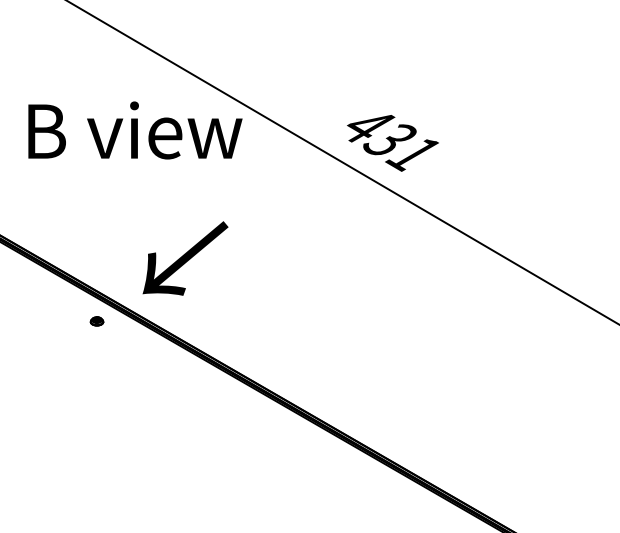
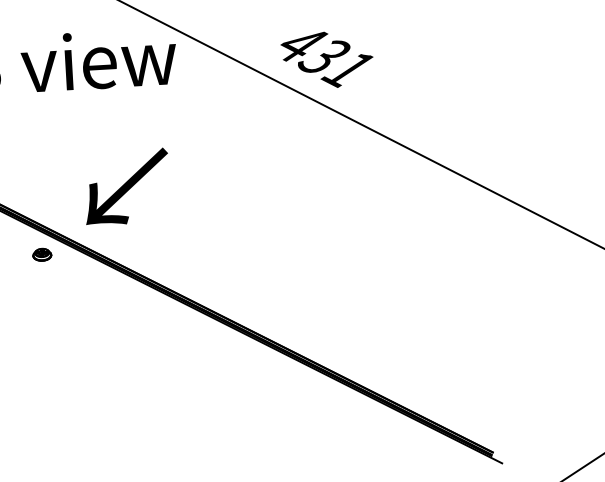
part: (96, 321) -> (41, 254), size x1.43

